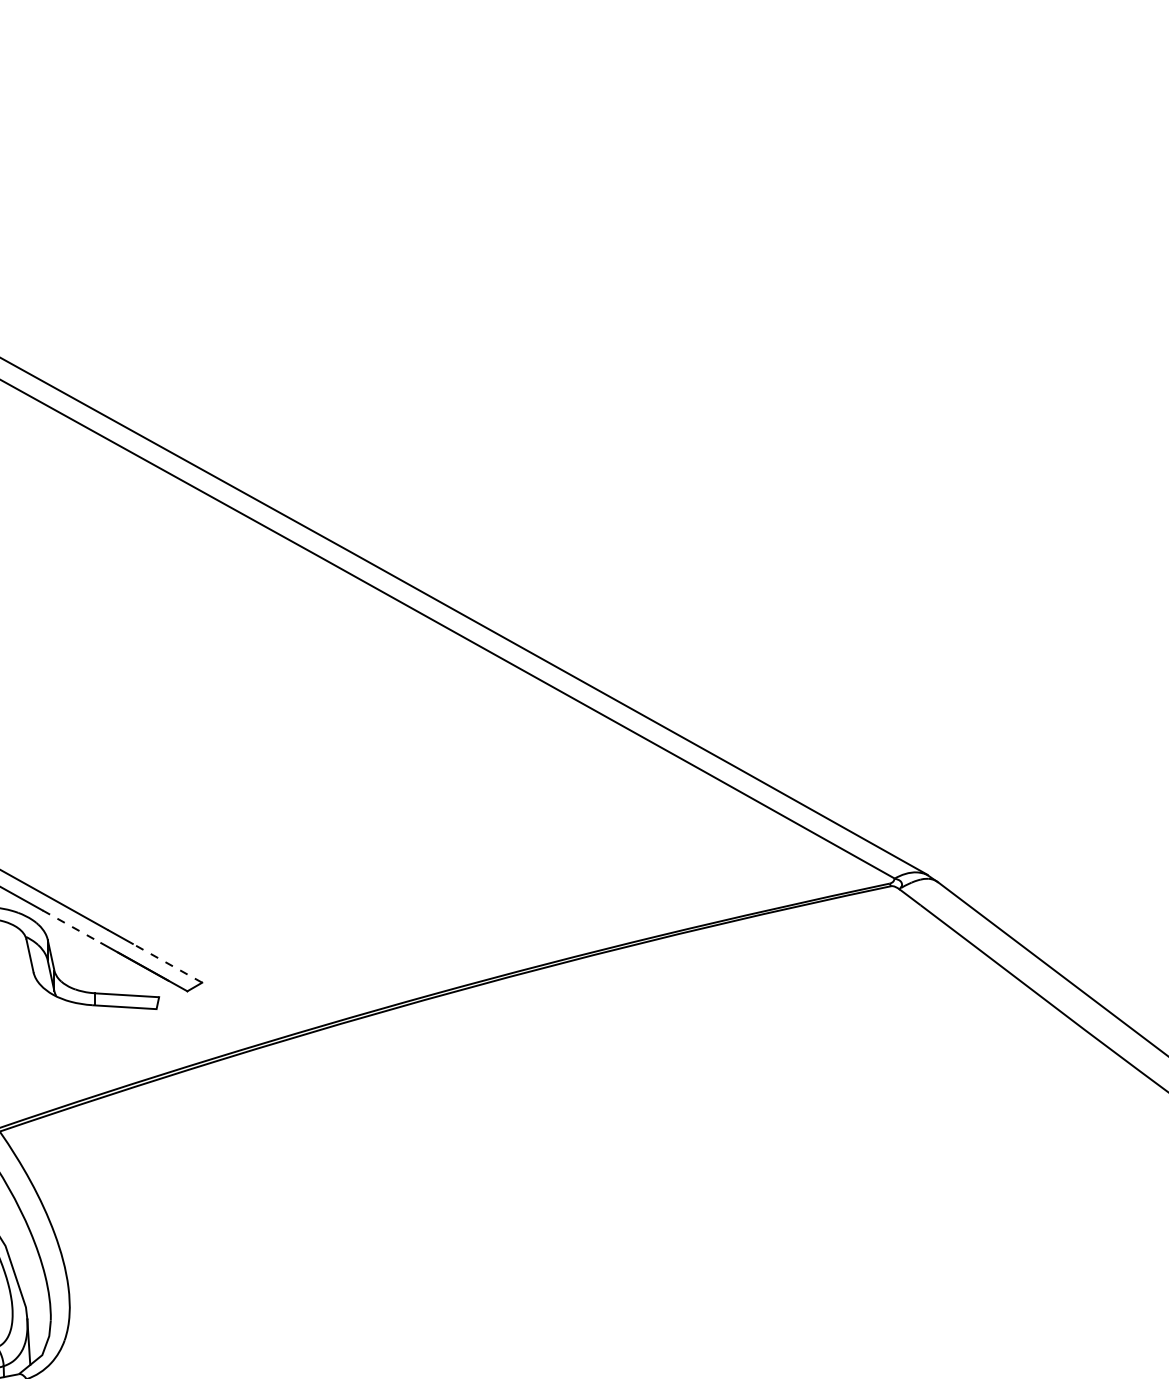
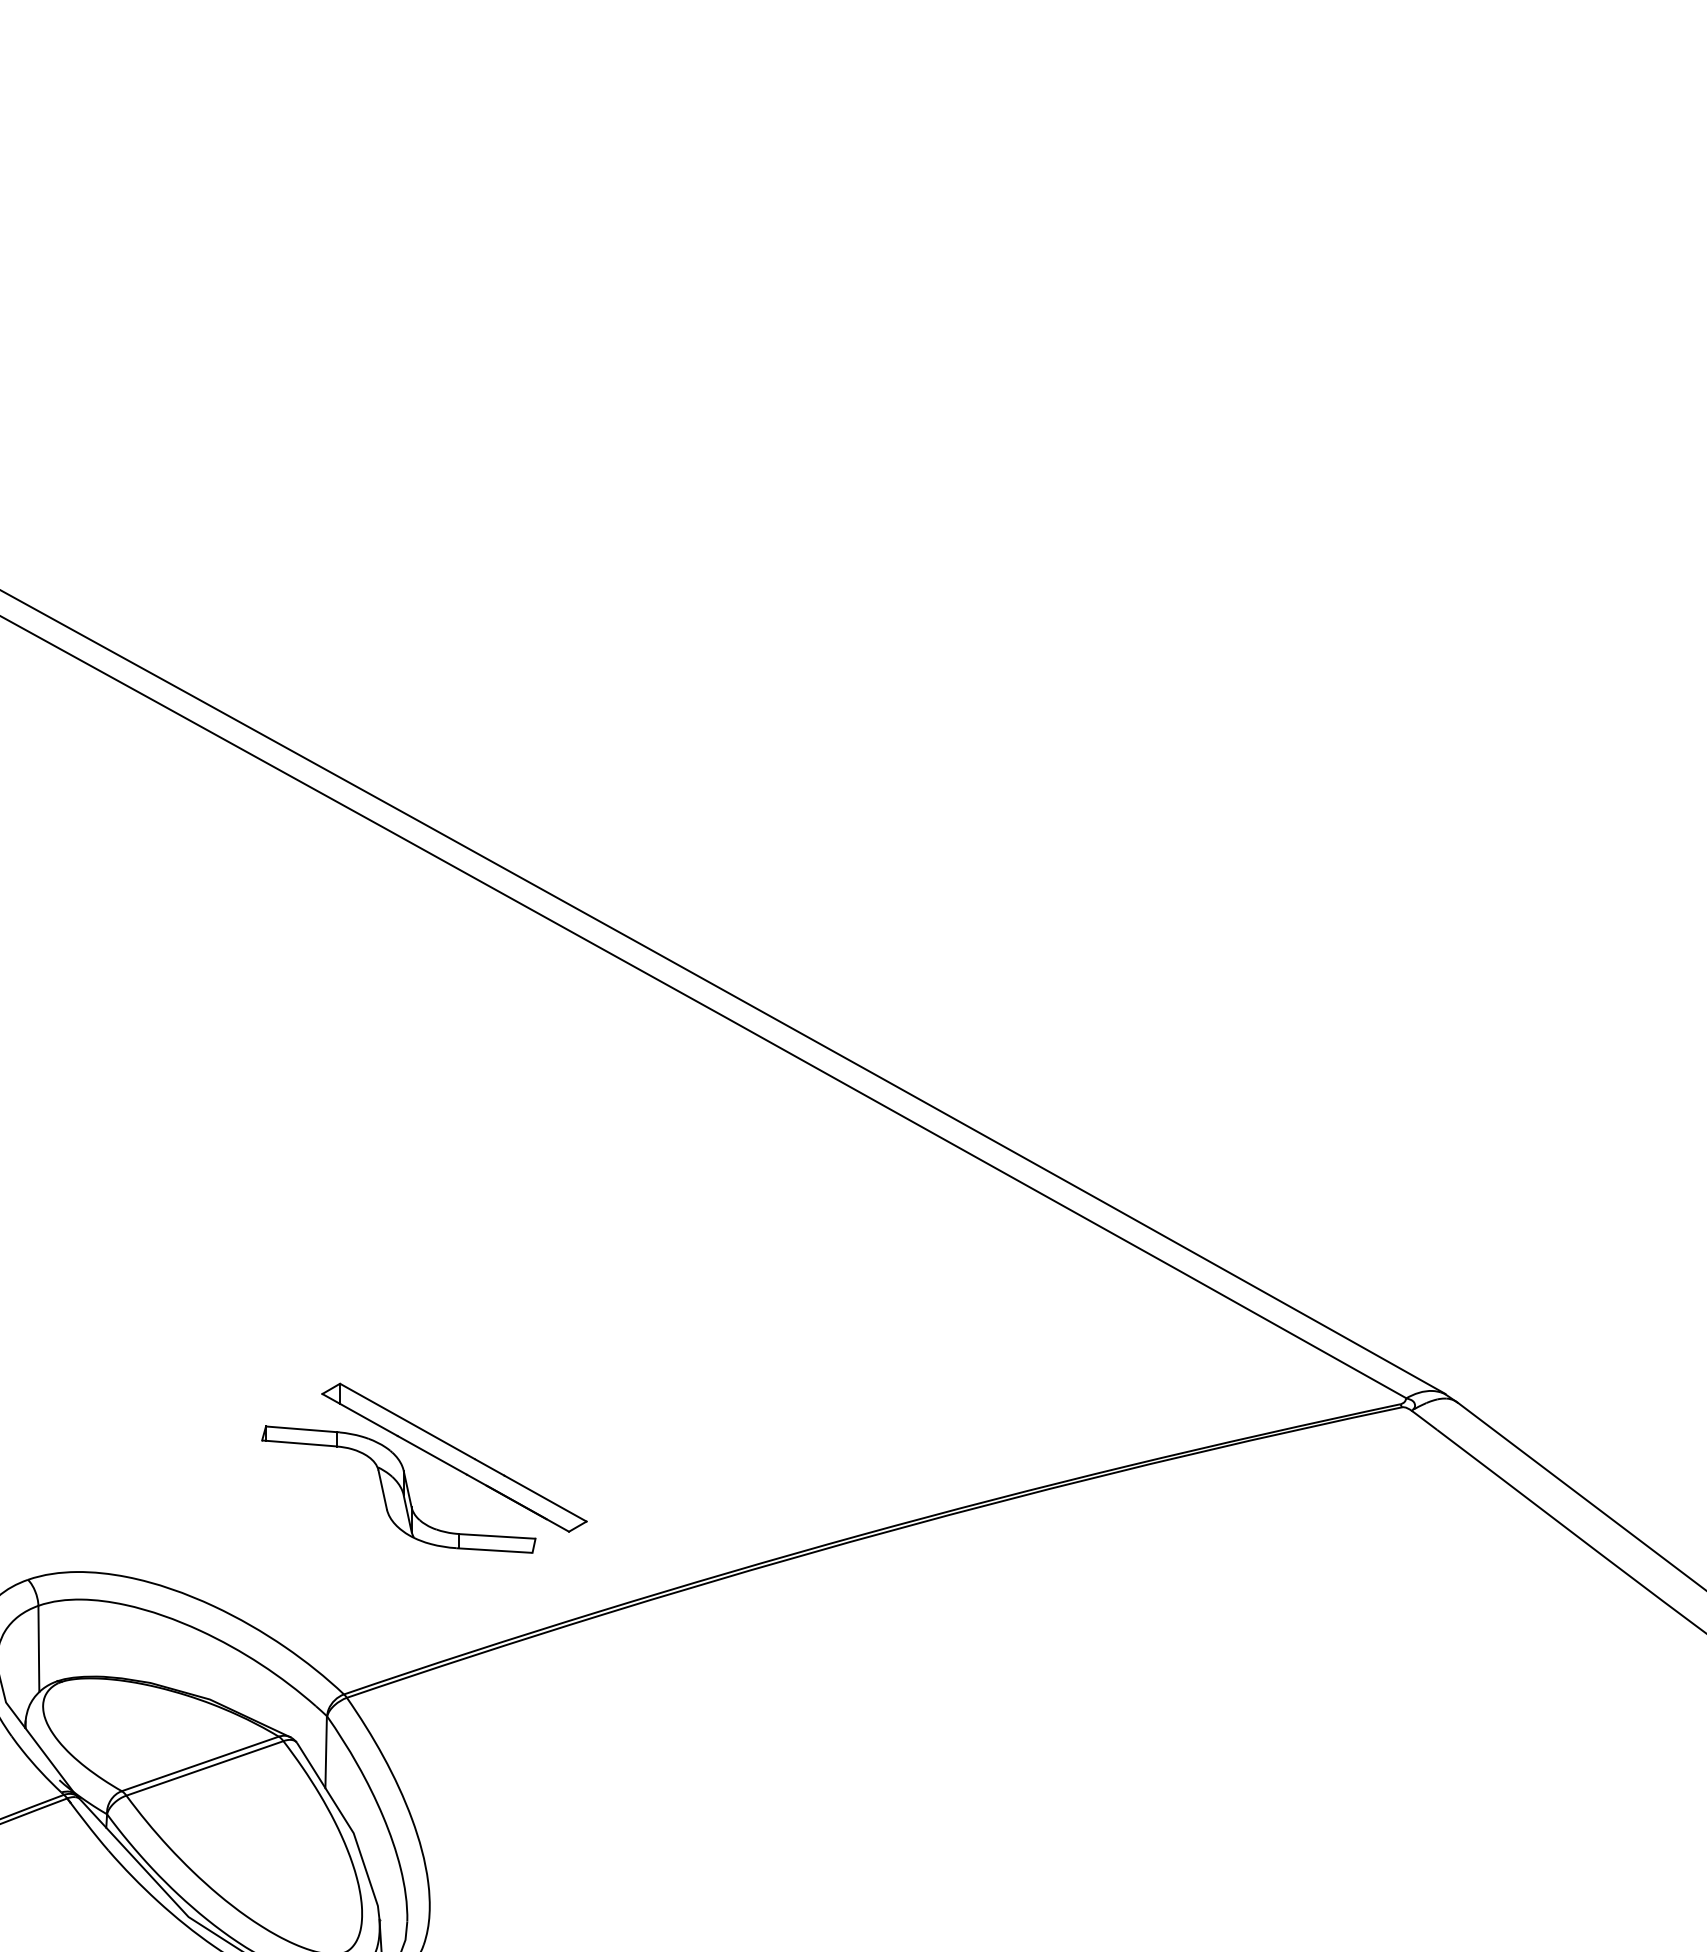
line: (72, 926) -> (432, 1455), dashed -> solid
line: (167, 963) -> (545, 1498), dashed -> solid

